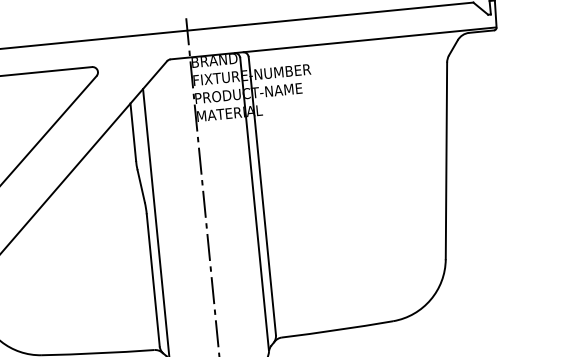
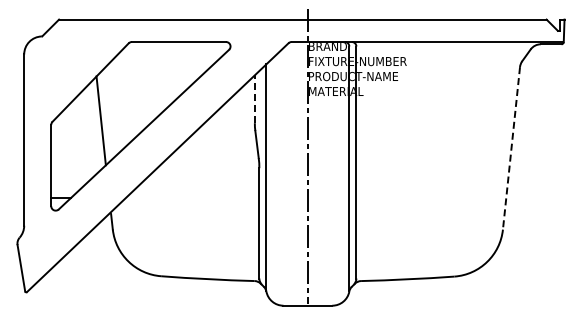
line: (132, 132) -> (254, 99), solid -> dashed
line: (446, 161) -> (511, 148), solid -> dashed

